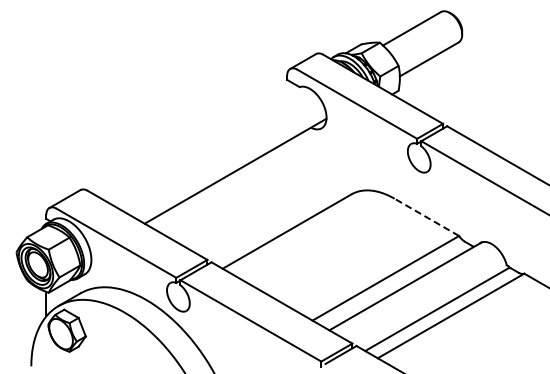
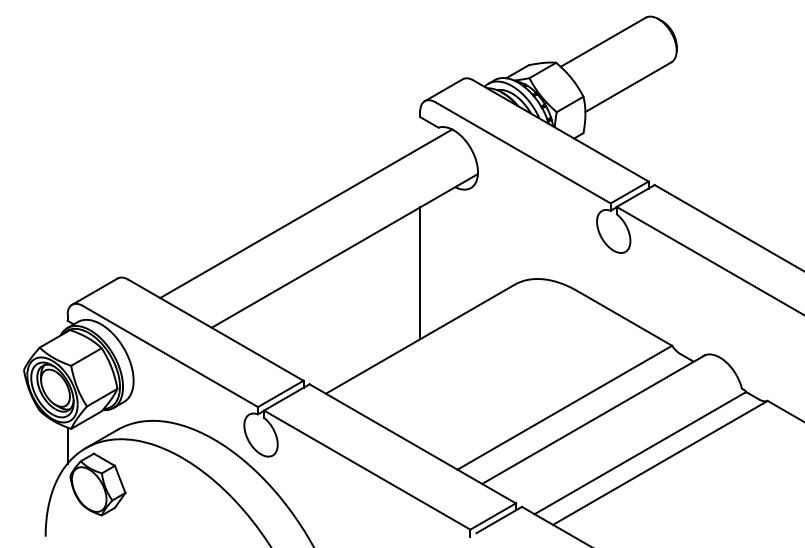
line: (208, 145) -> (305, 213), added
line: (287, 186) -> (420, 273), added
line: (426, 217) -> (624, 318), dashed -> solid

